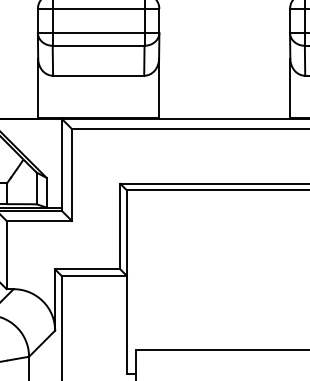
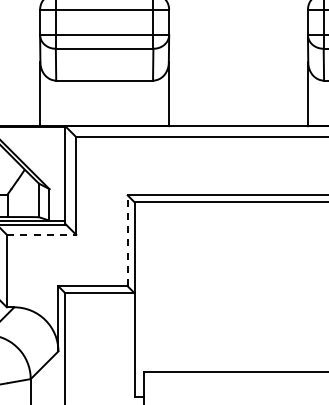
line: (39, 220) -> (41, 234), solid -> dashed
line: (120, 226) -> (127, 240), solid -> dashed

